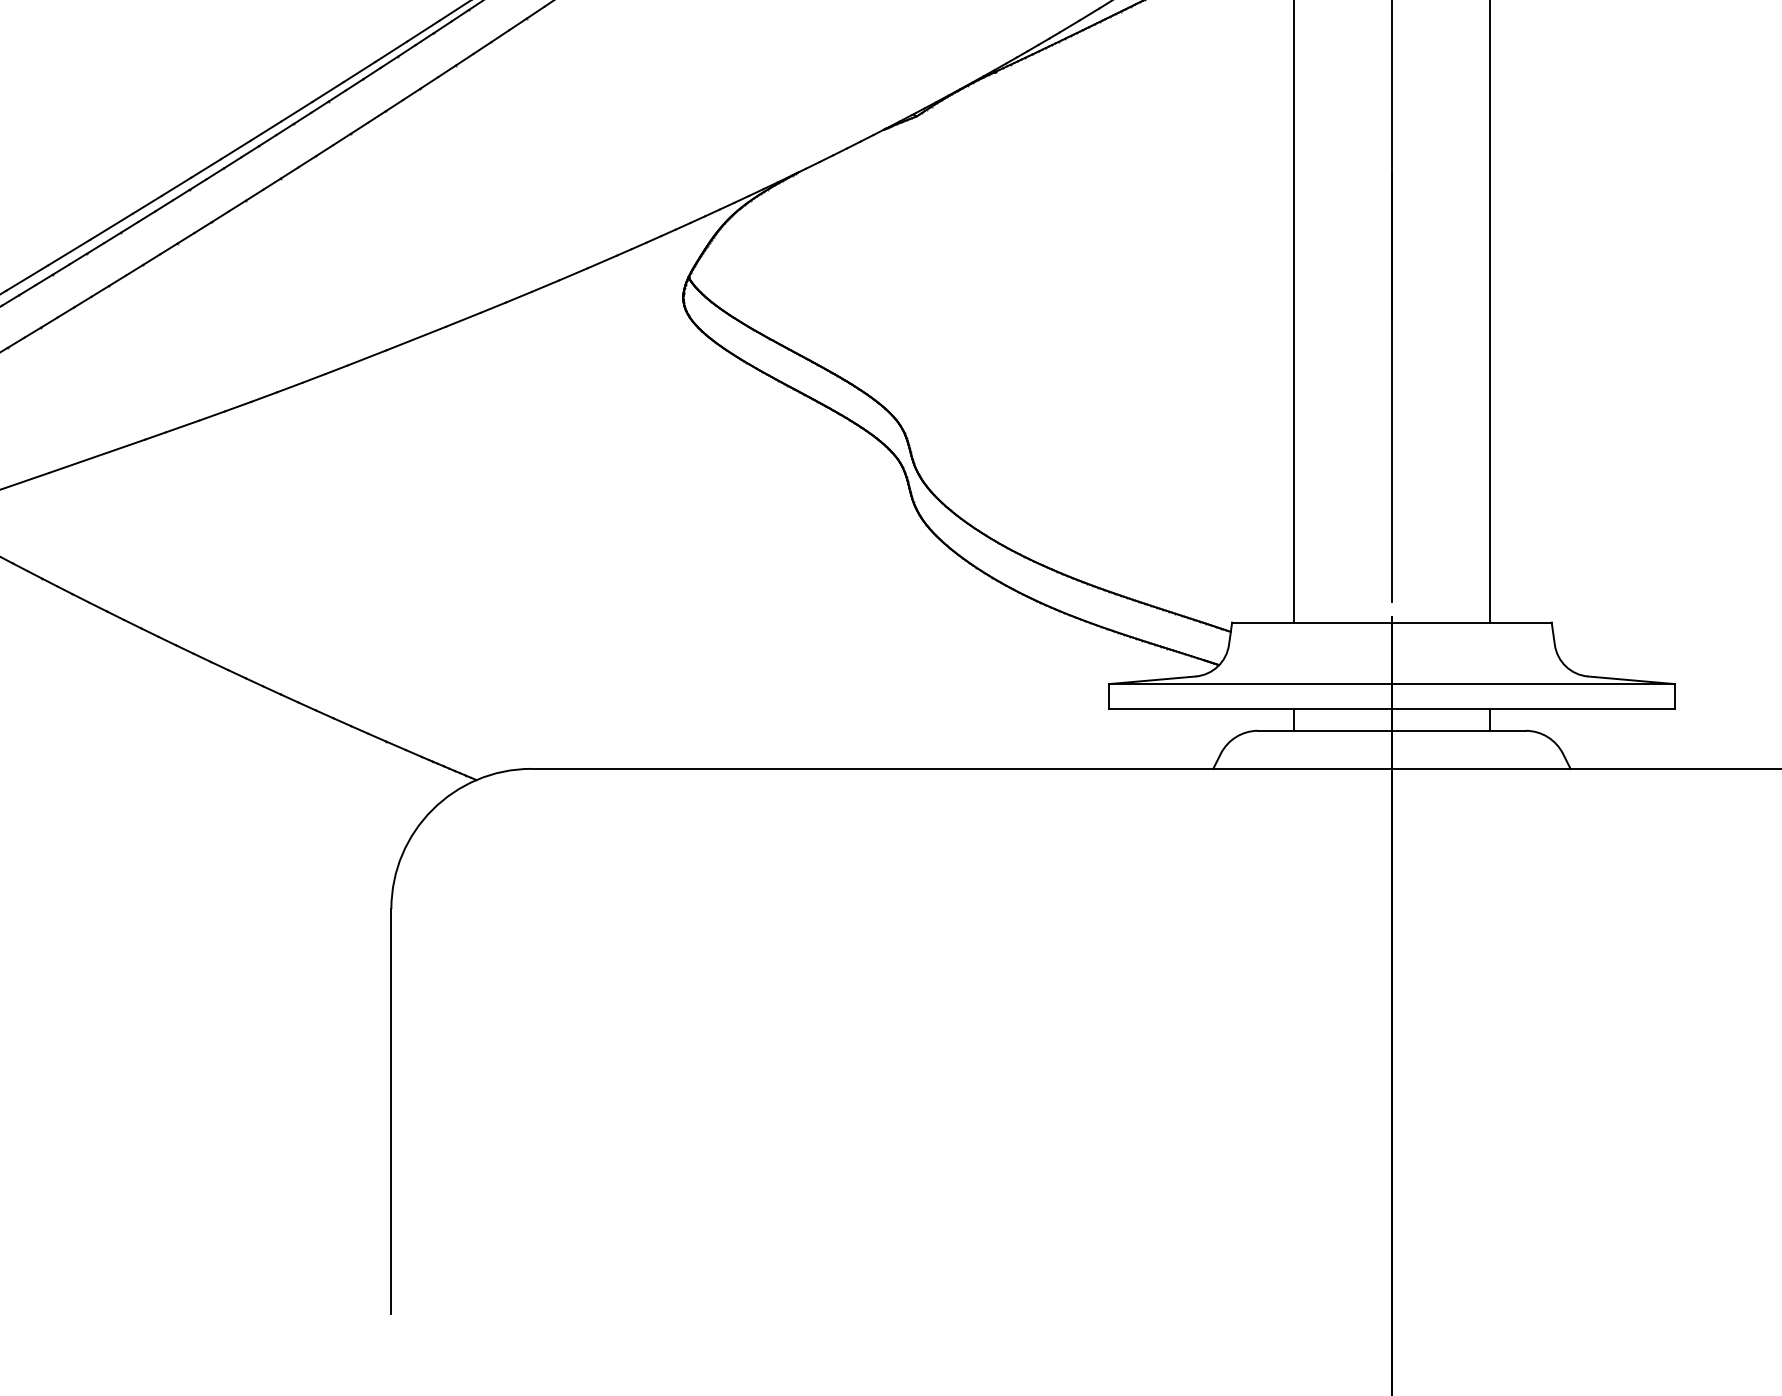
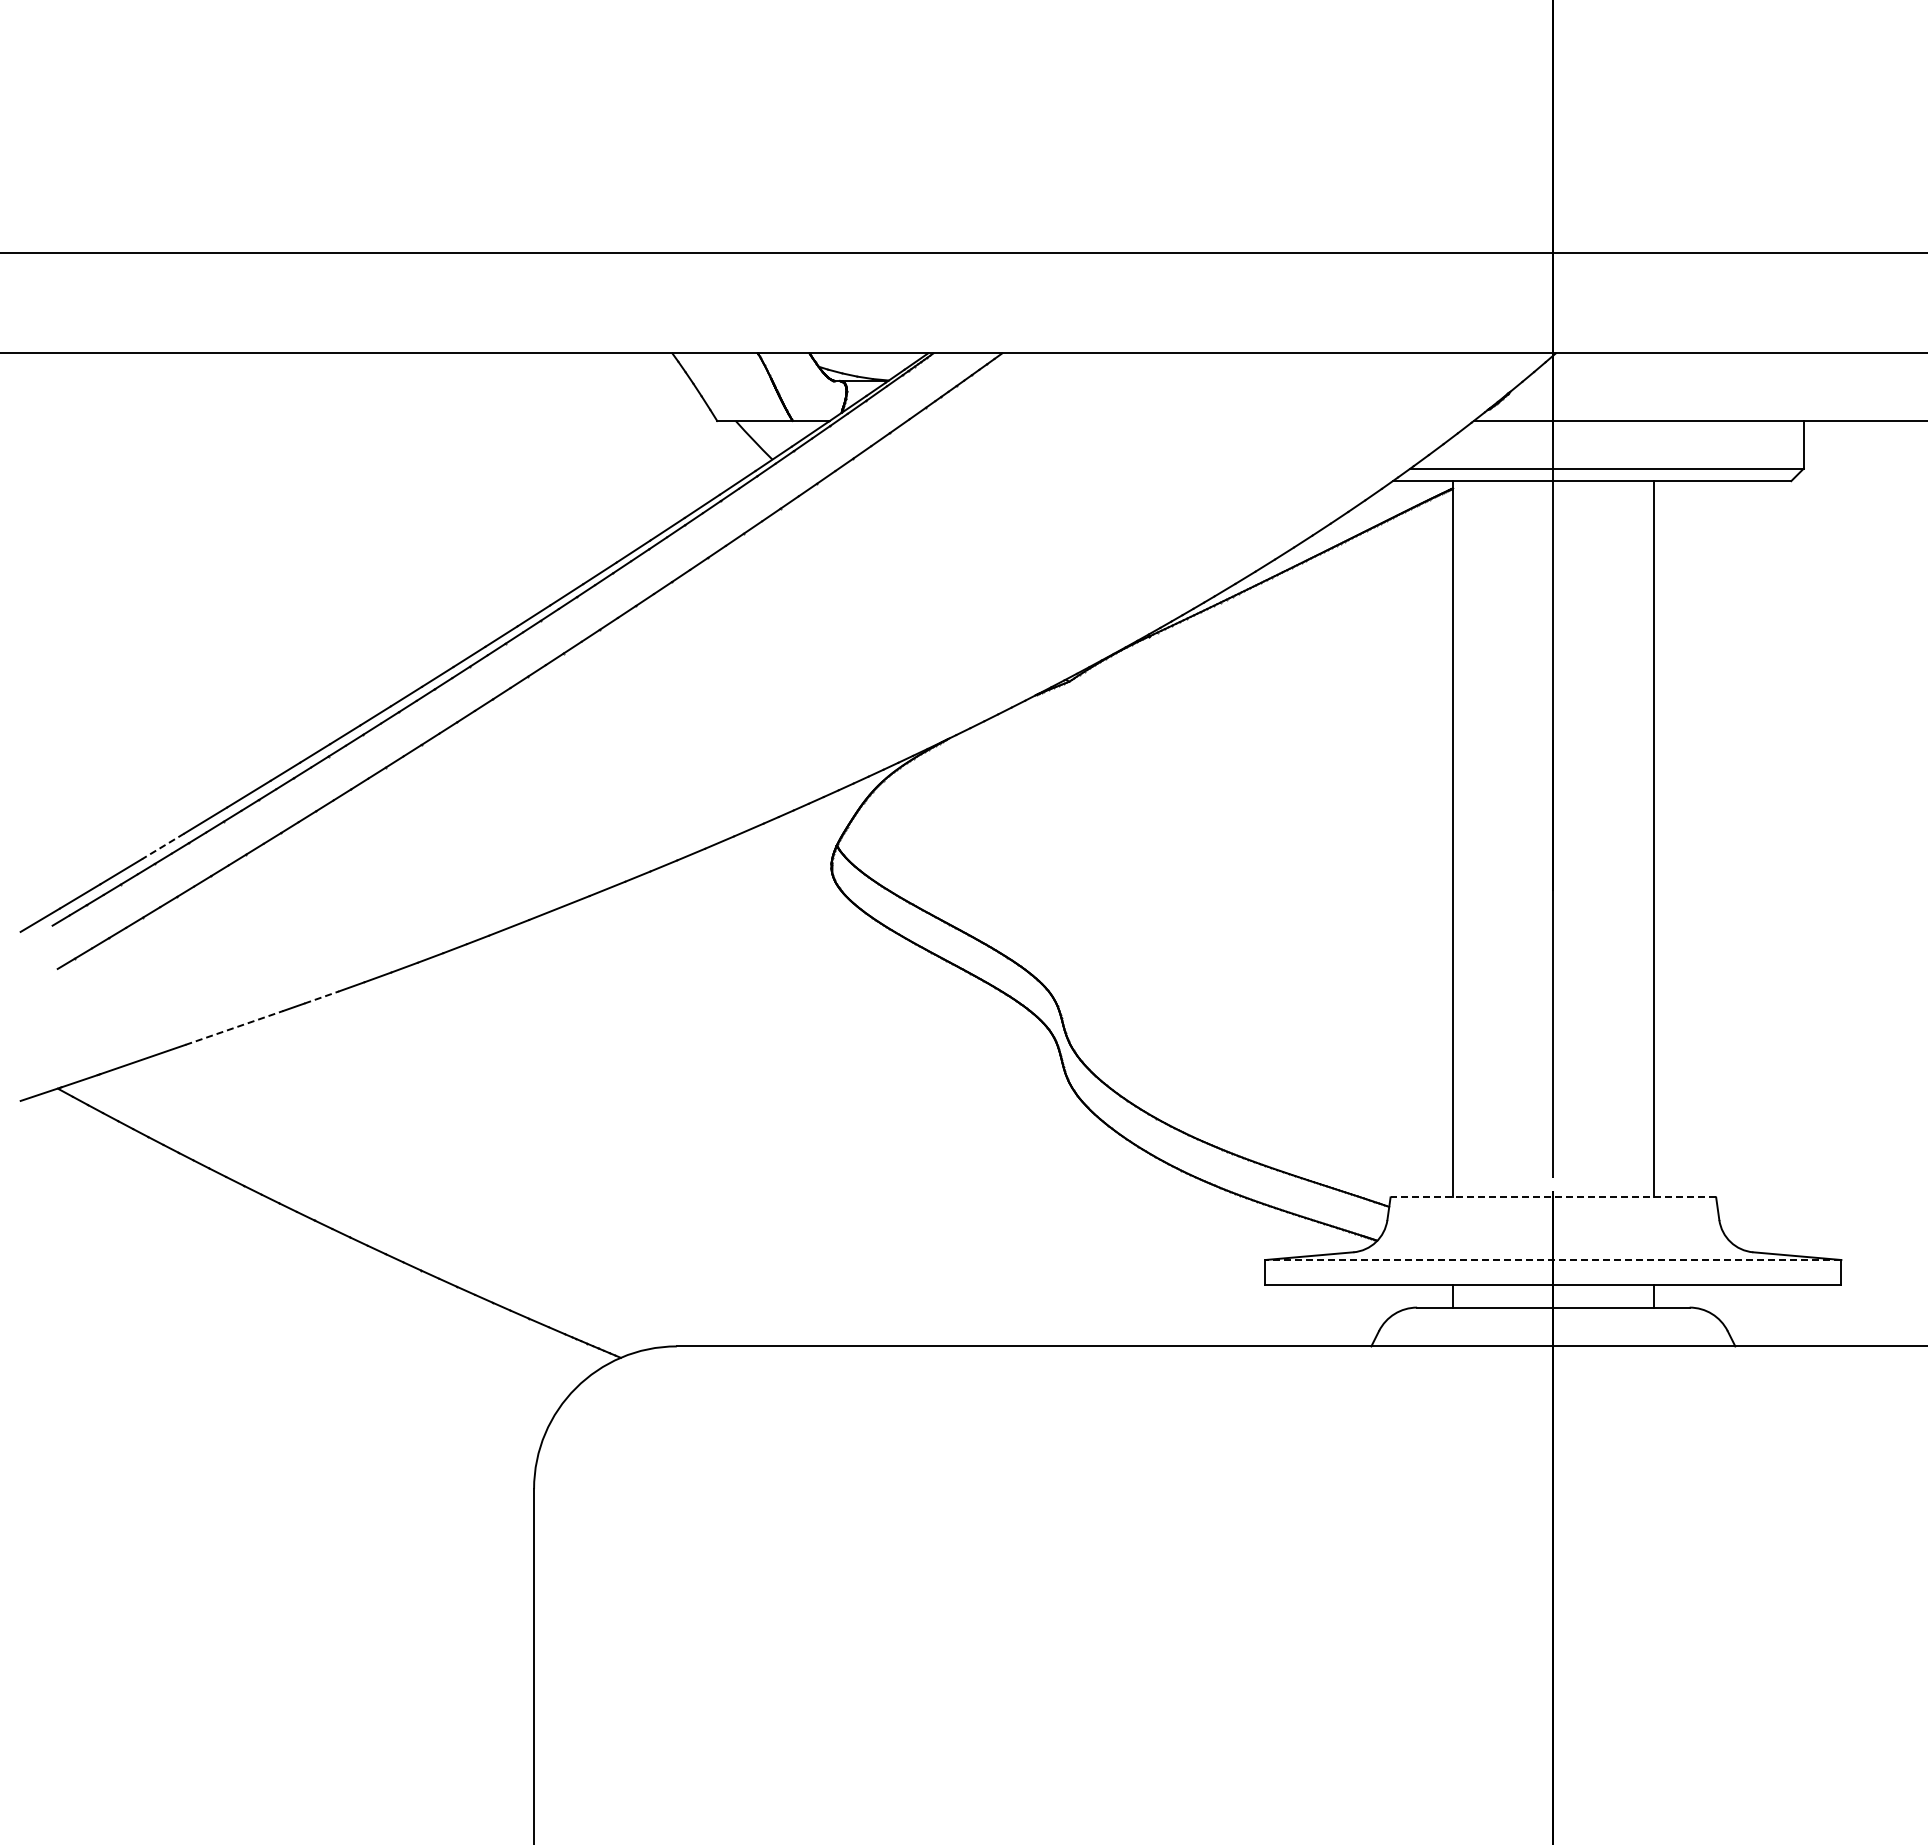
line: (27, 278) -> (163, 846), solid -> dashed
line: (183, 426) -> (322, 997), solid -> dashed
line: (97, 455) -> (234, 1027), solid -> dashed
line: (1392, 622) -> (1553, 1197), solid -> dashed
line: (1391, 684) -> (1552, 1260), solid -> dashed

